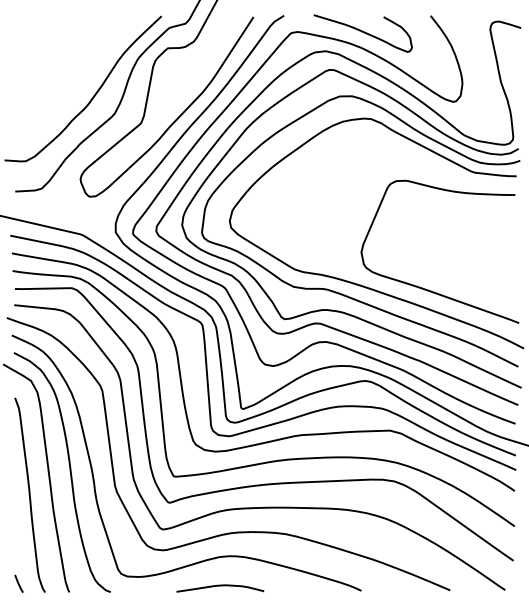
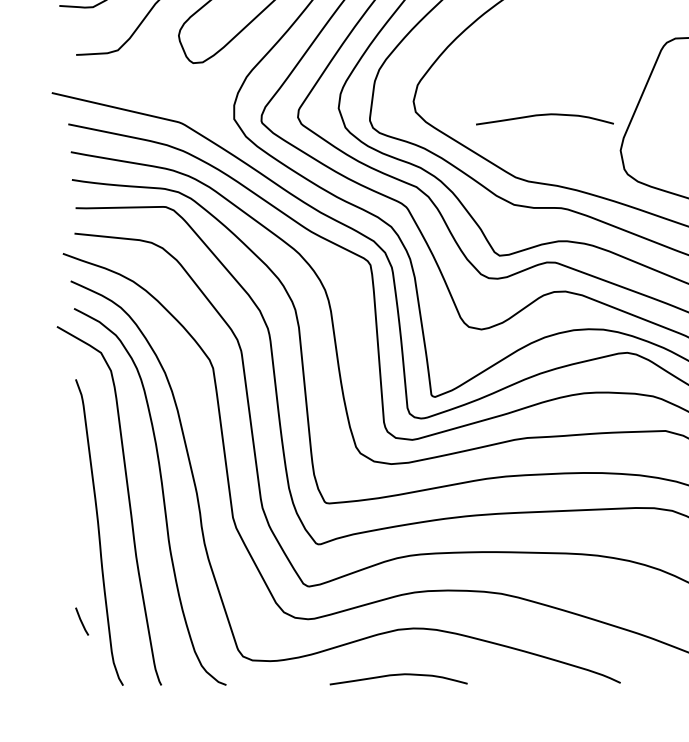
curve: (313, 230) -> (545, 116), added
line: (18, 583) -> (81, 621), moved

